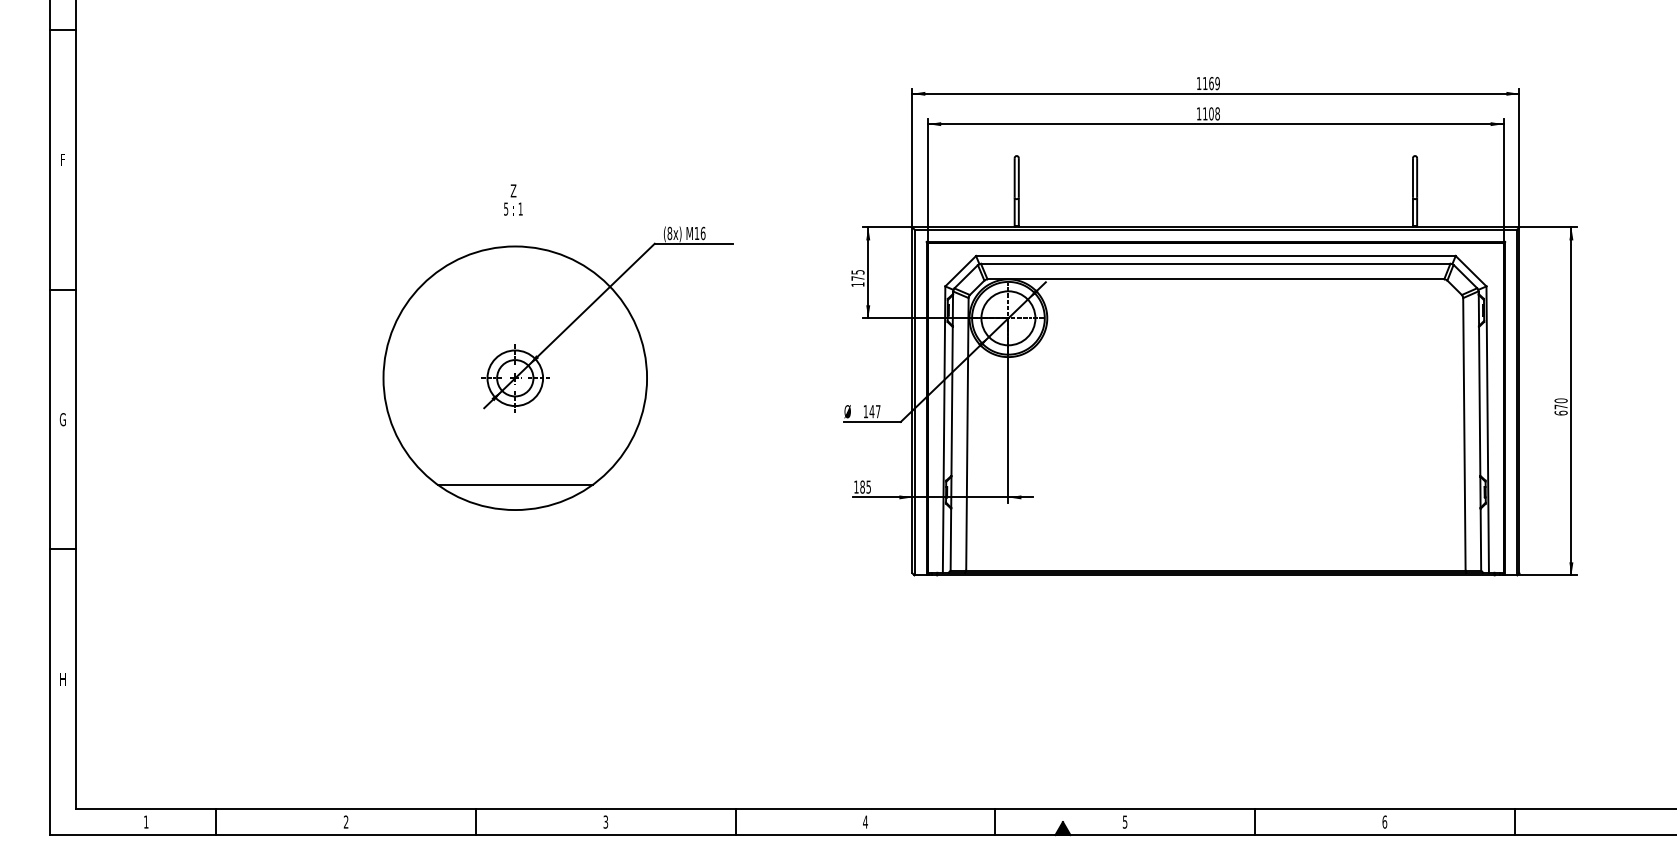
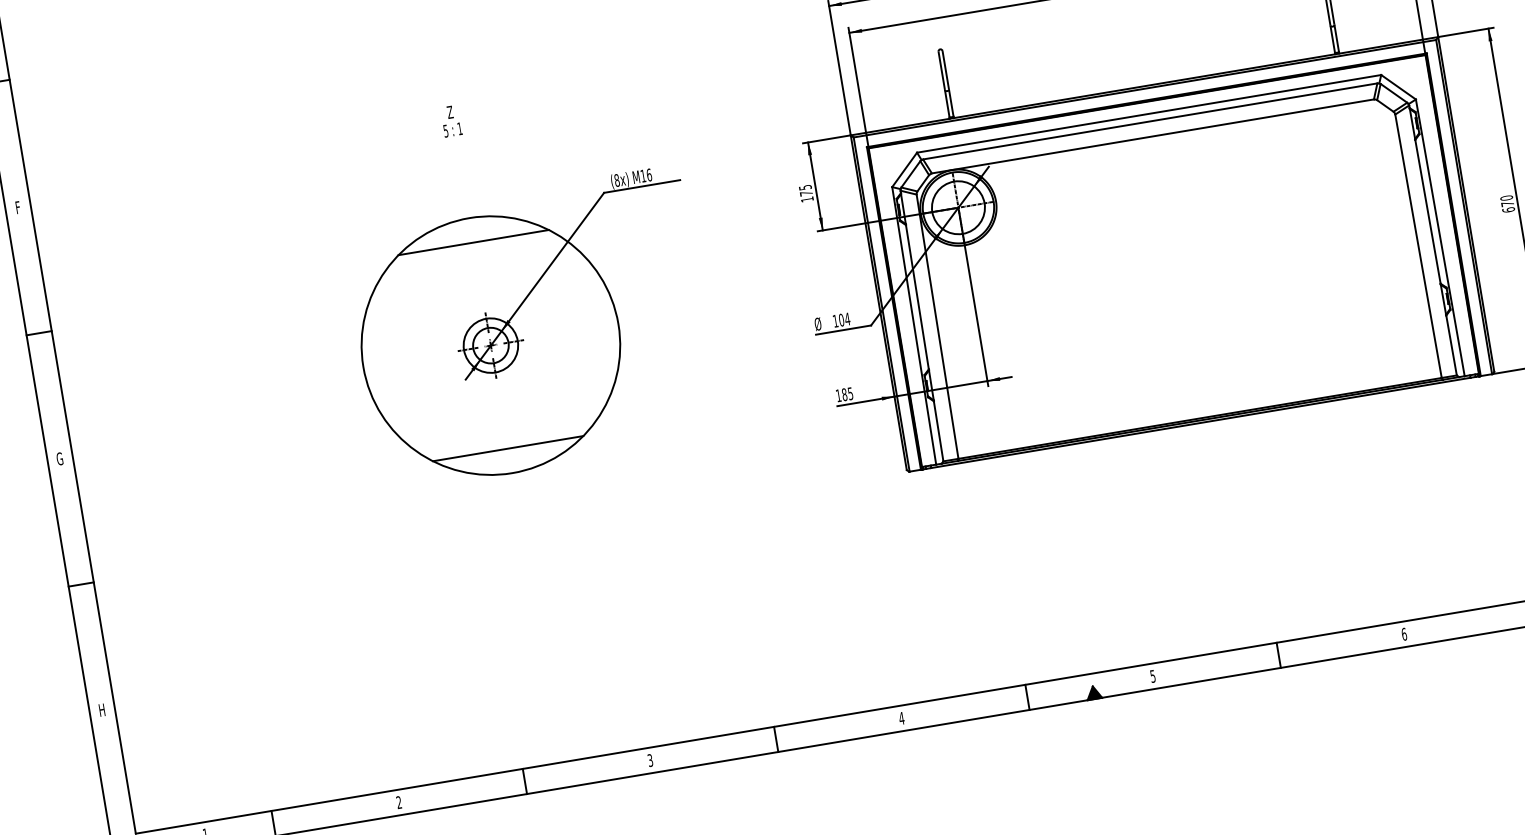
text: (513, 199) -> (451, 120), moved
line: (514, 271) -> (472, 242), added
text: (874, 411) -> (843, 319), 147 -> 104

